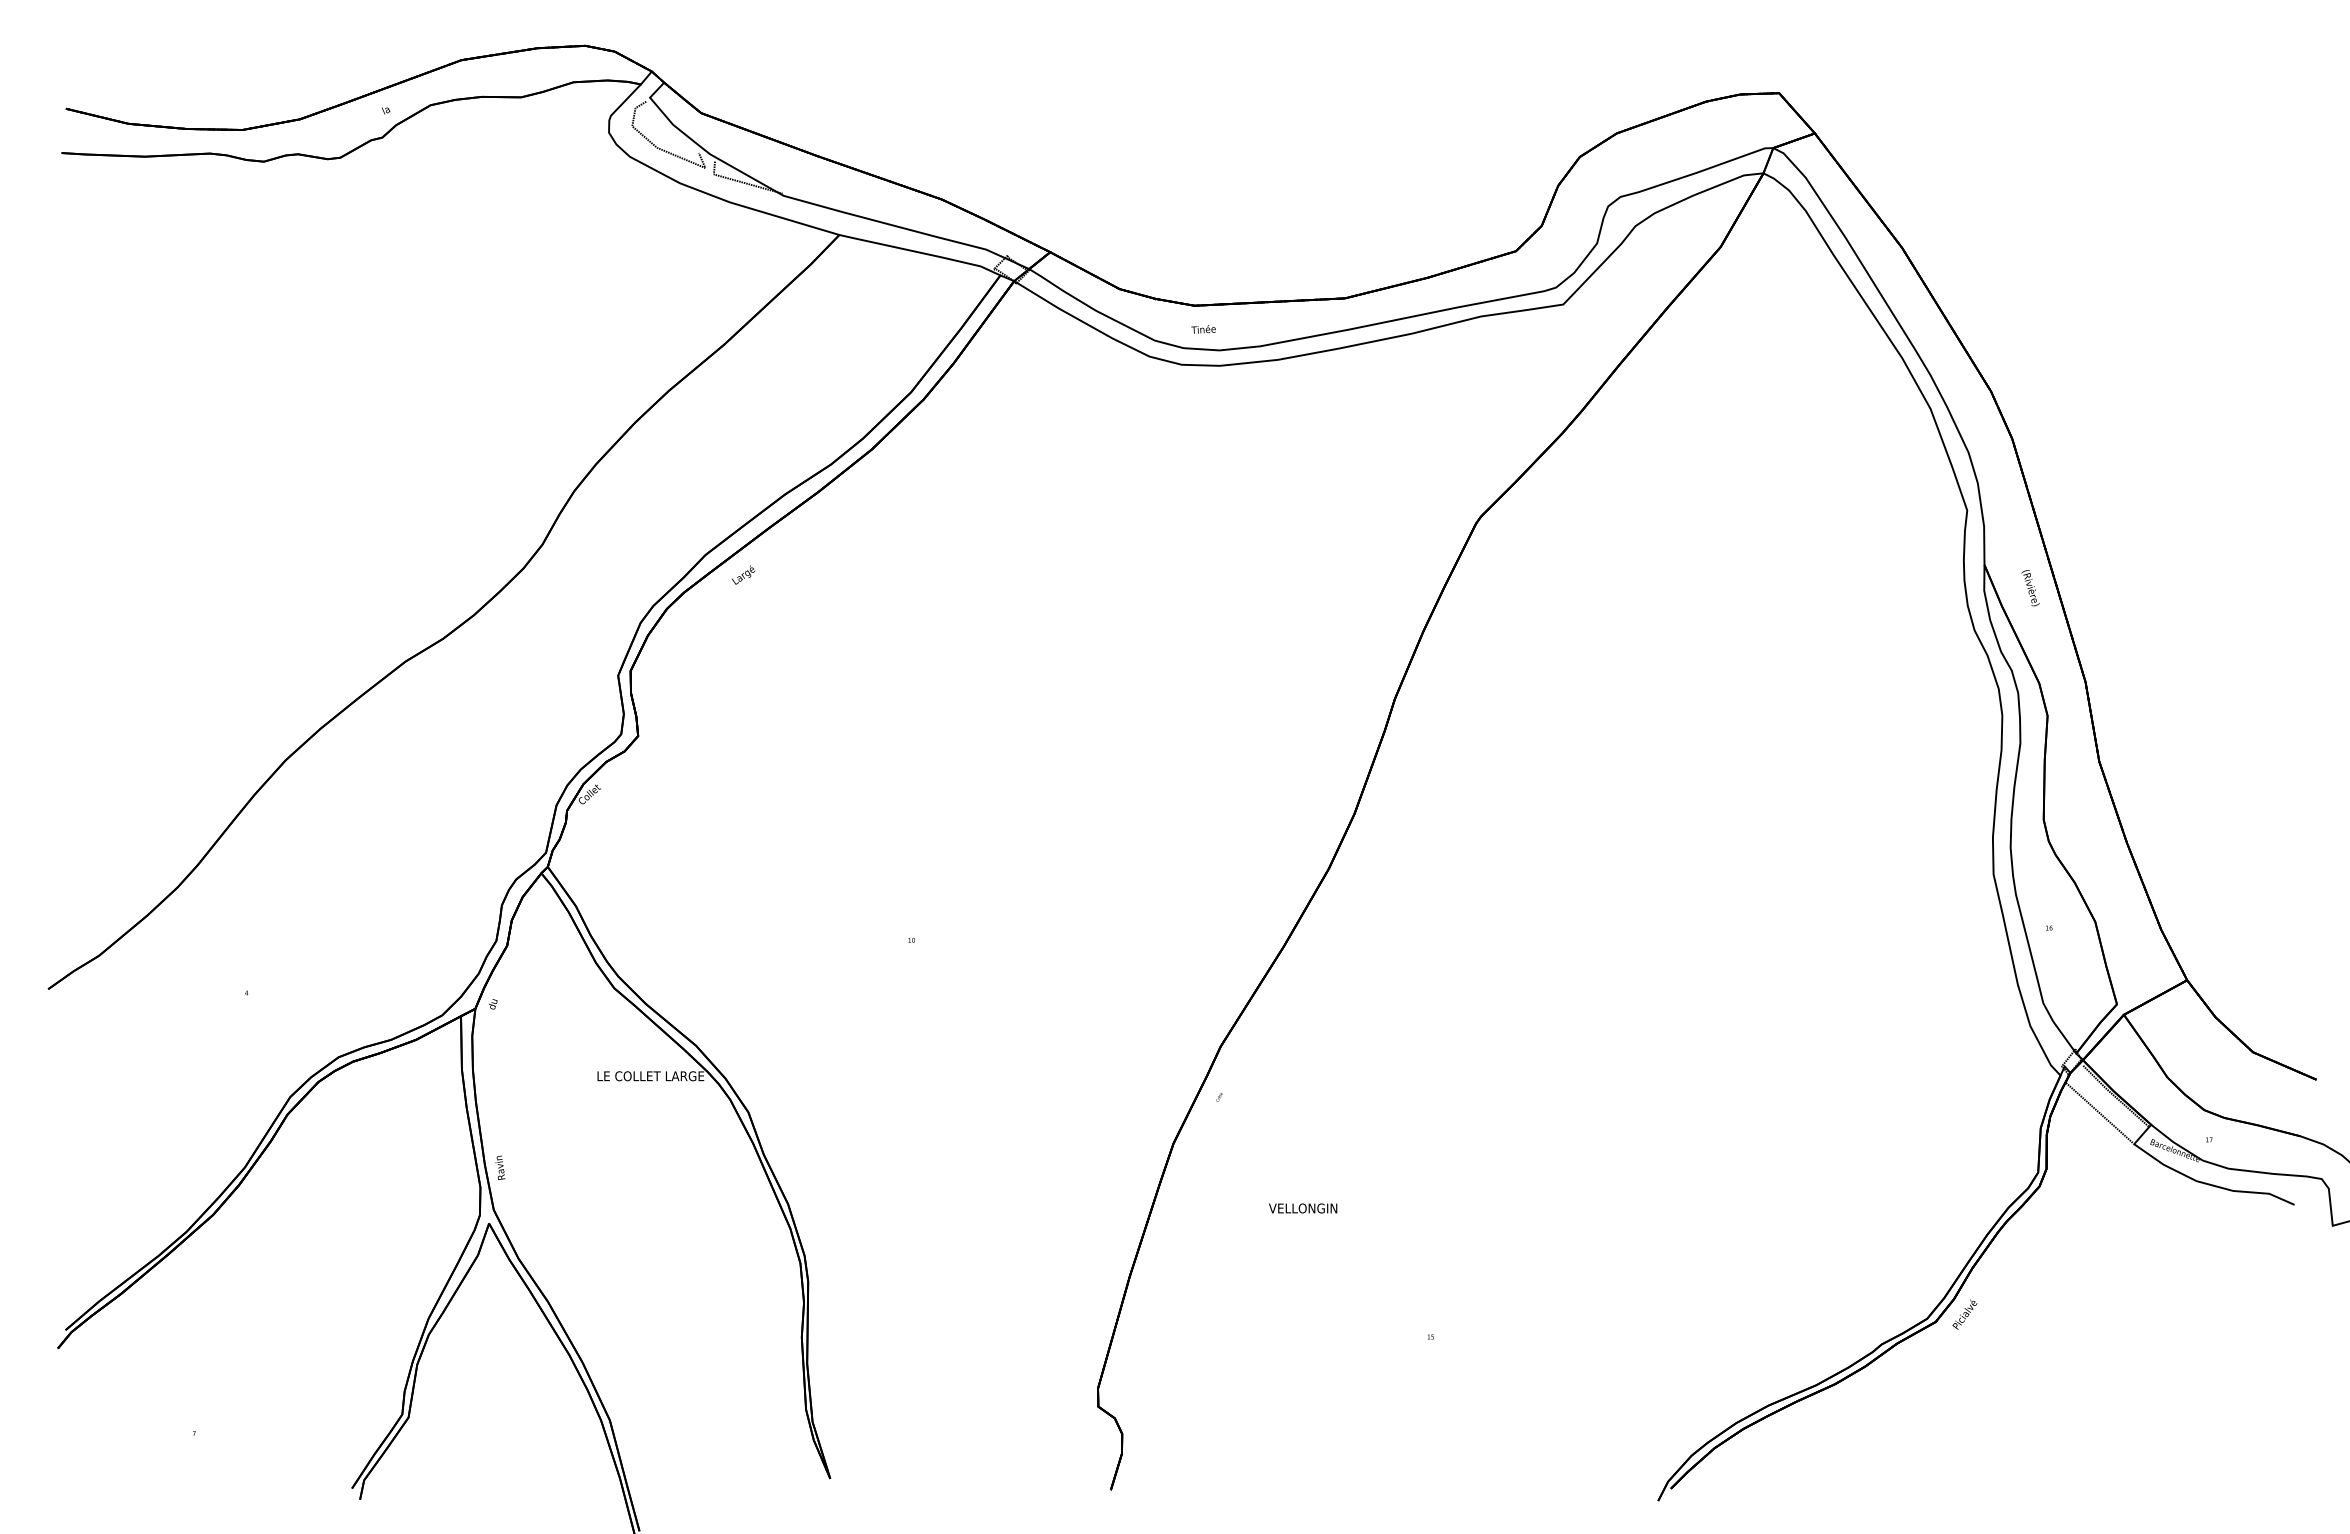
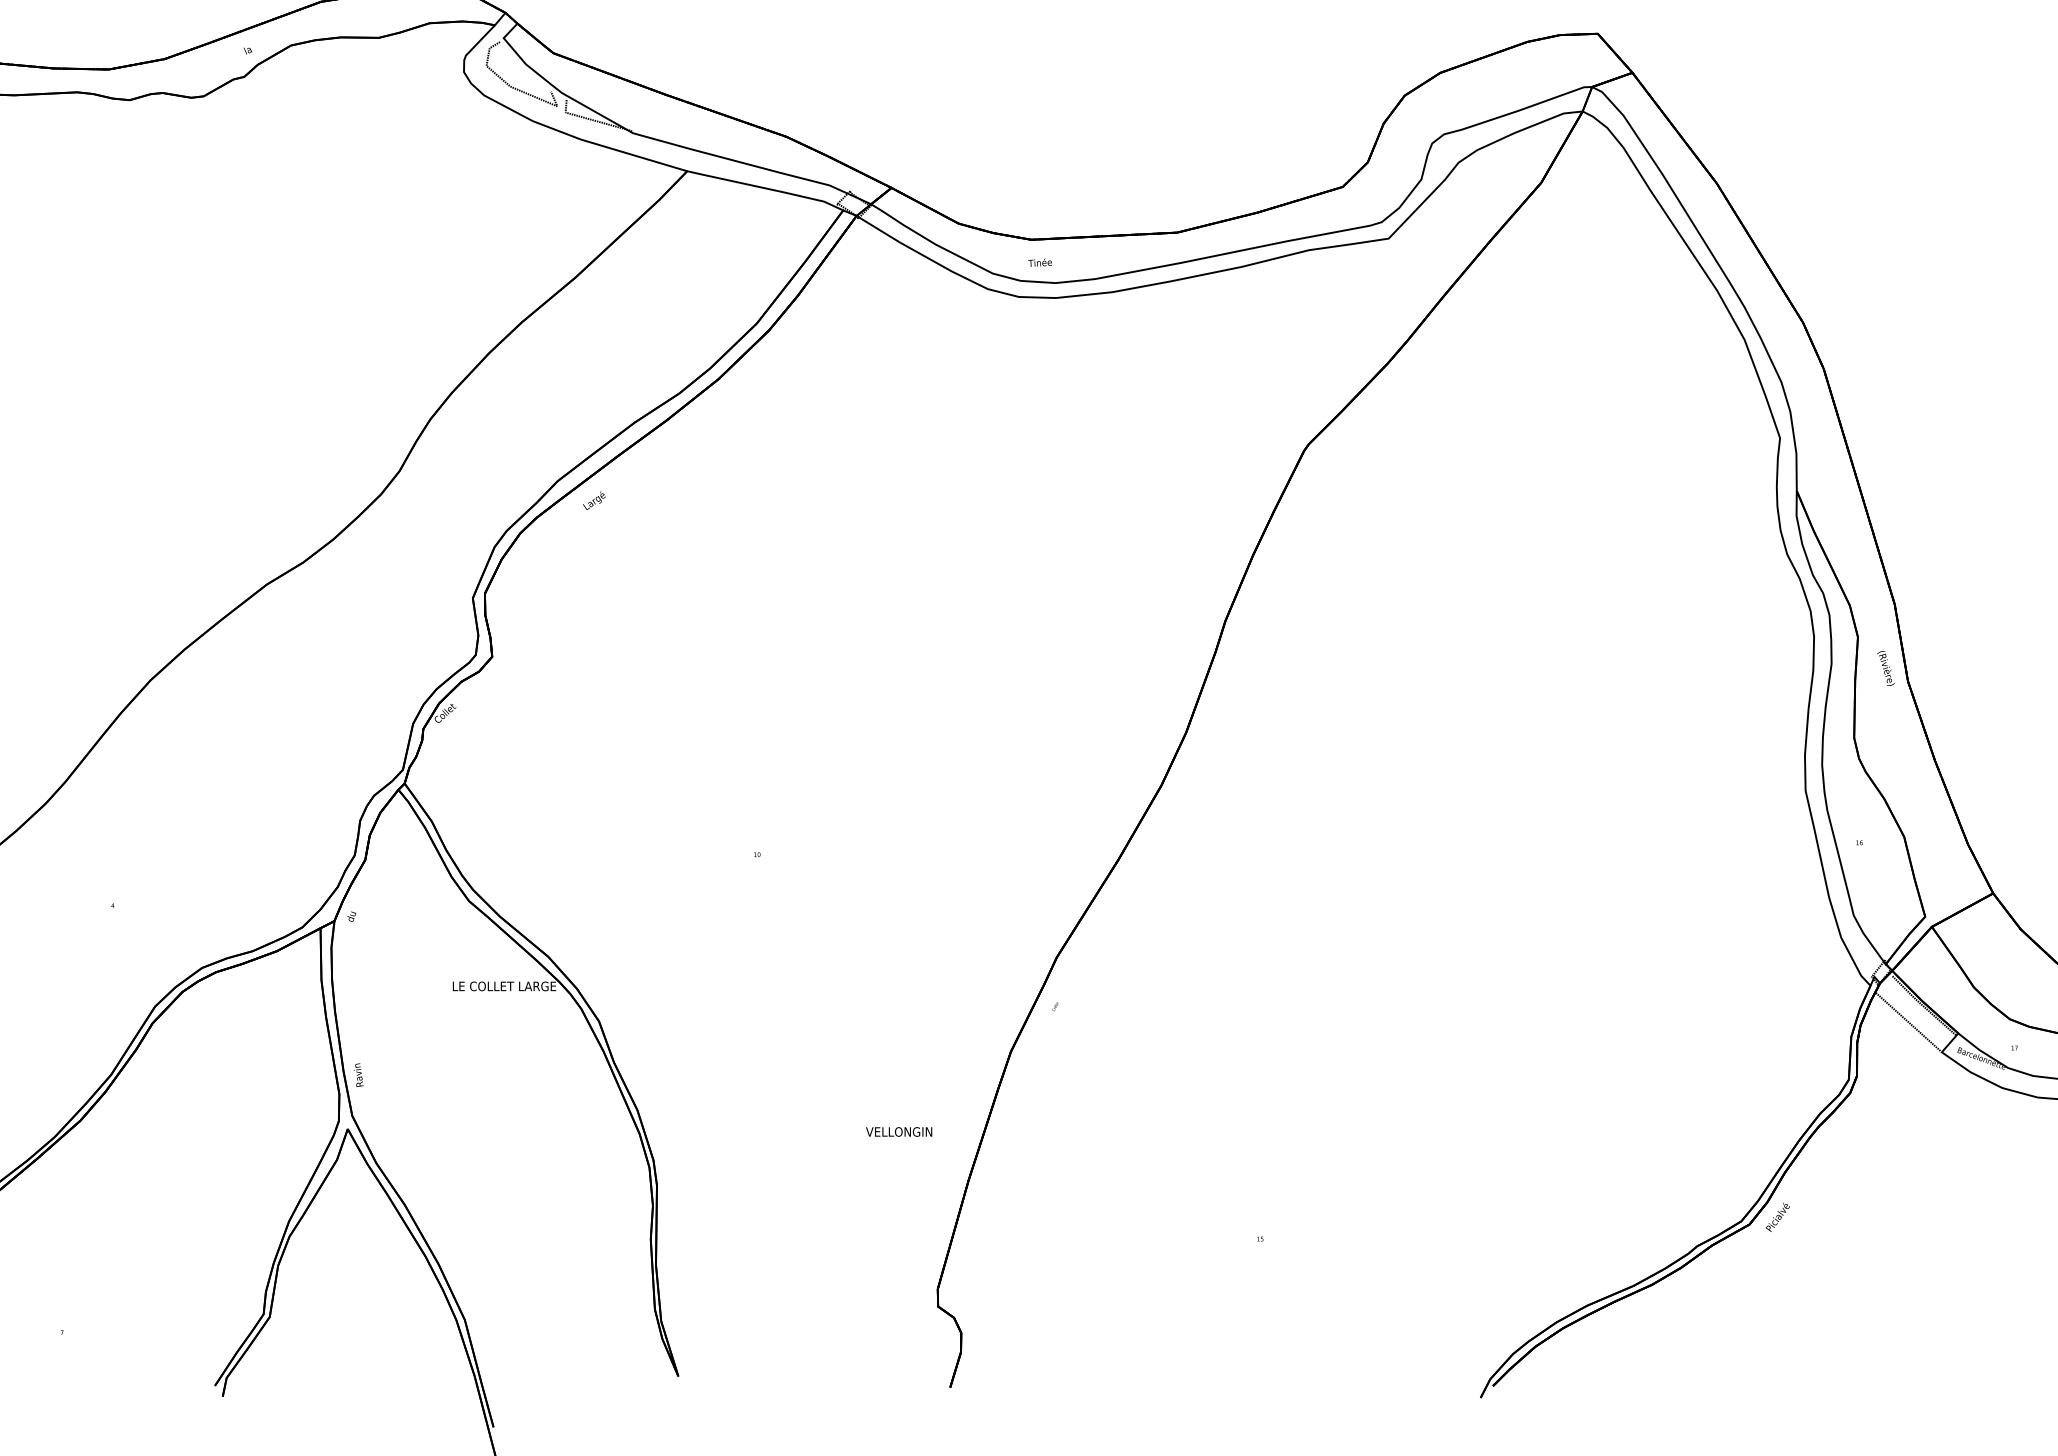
text: (2030, 588) -> (1885, 668), moved
text: (1303, 1208) -> (899, 1131), moved

